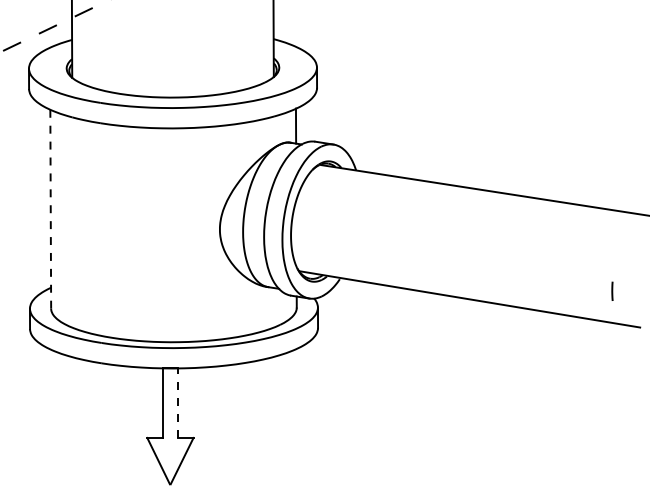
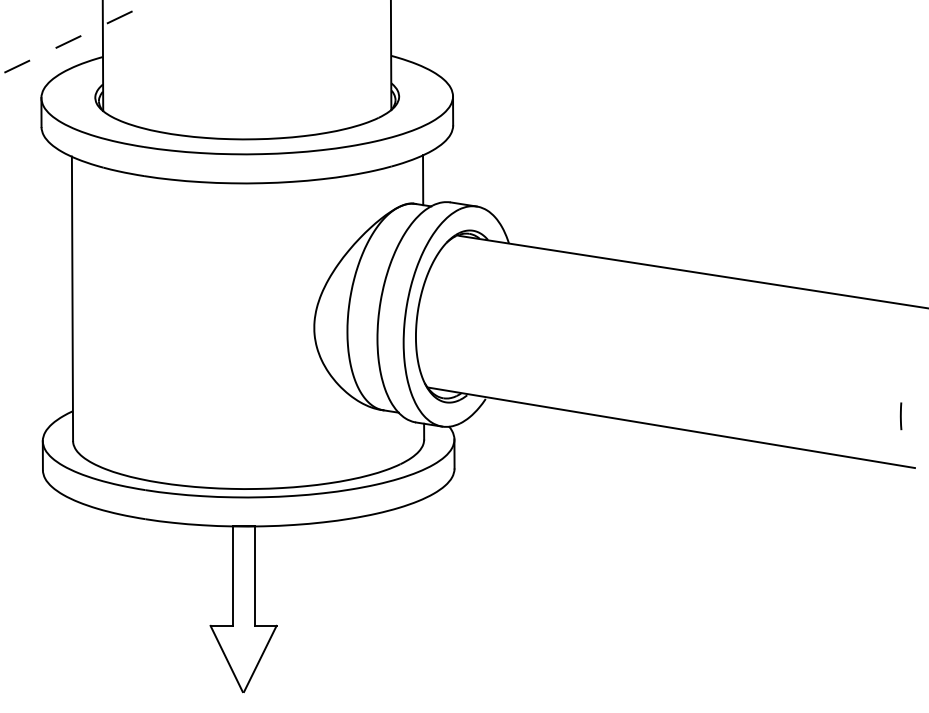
line: (50, 209) -> (72, 299), dashed -> solid
line: (612, 290) -> (901, 415), moved
line: (178, 403) -> (255, 576), dashed -> solid

